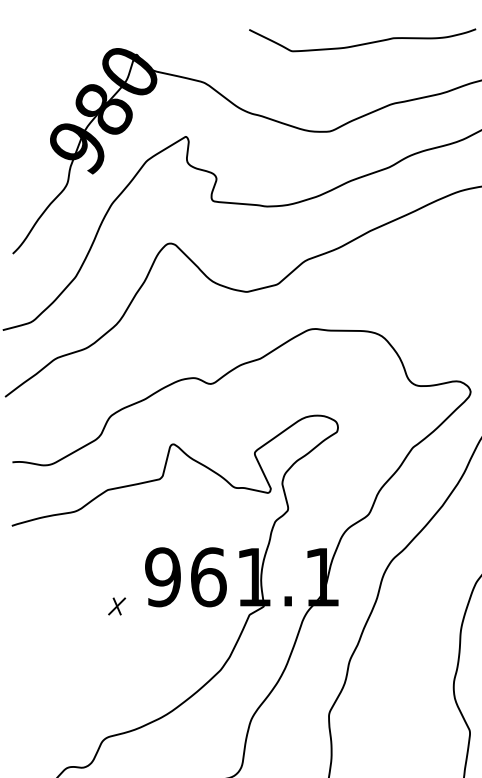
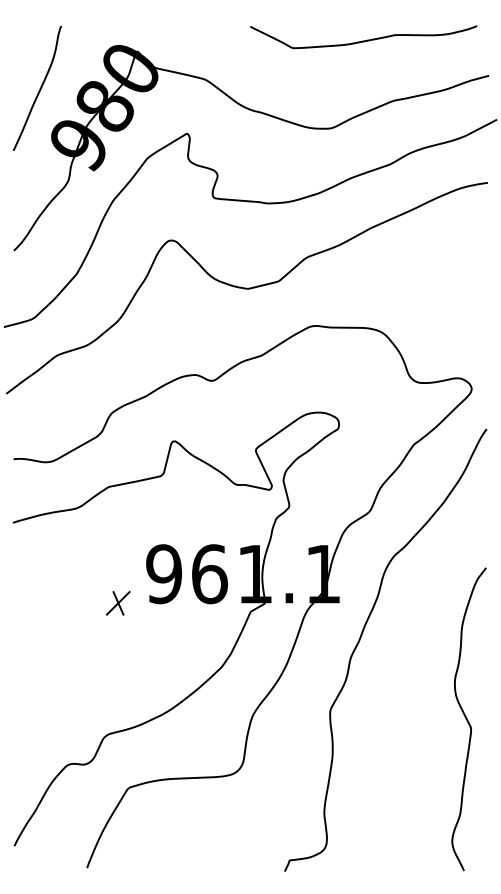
curve: (38, 91) -> (39, 88), added
part: (116, 606) -> (117, 603), size x1.43

